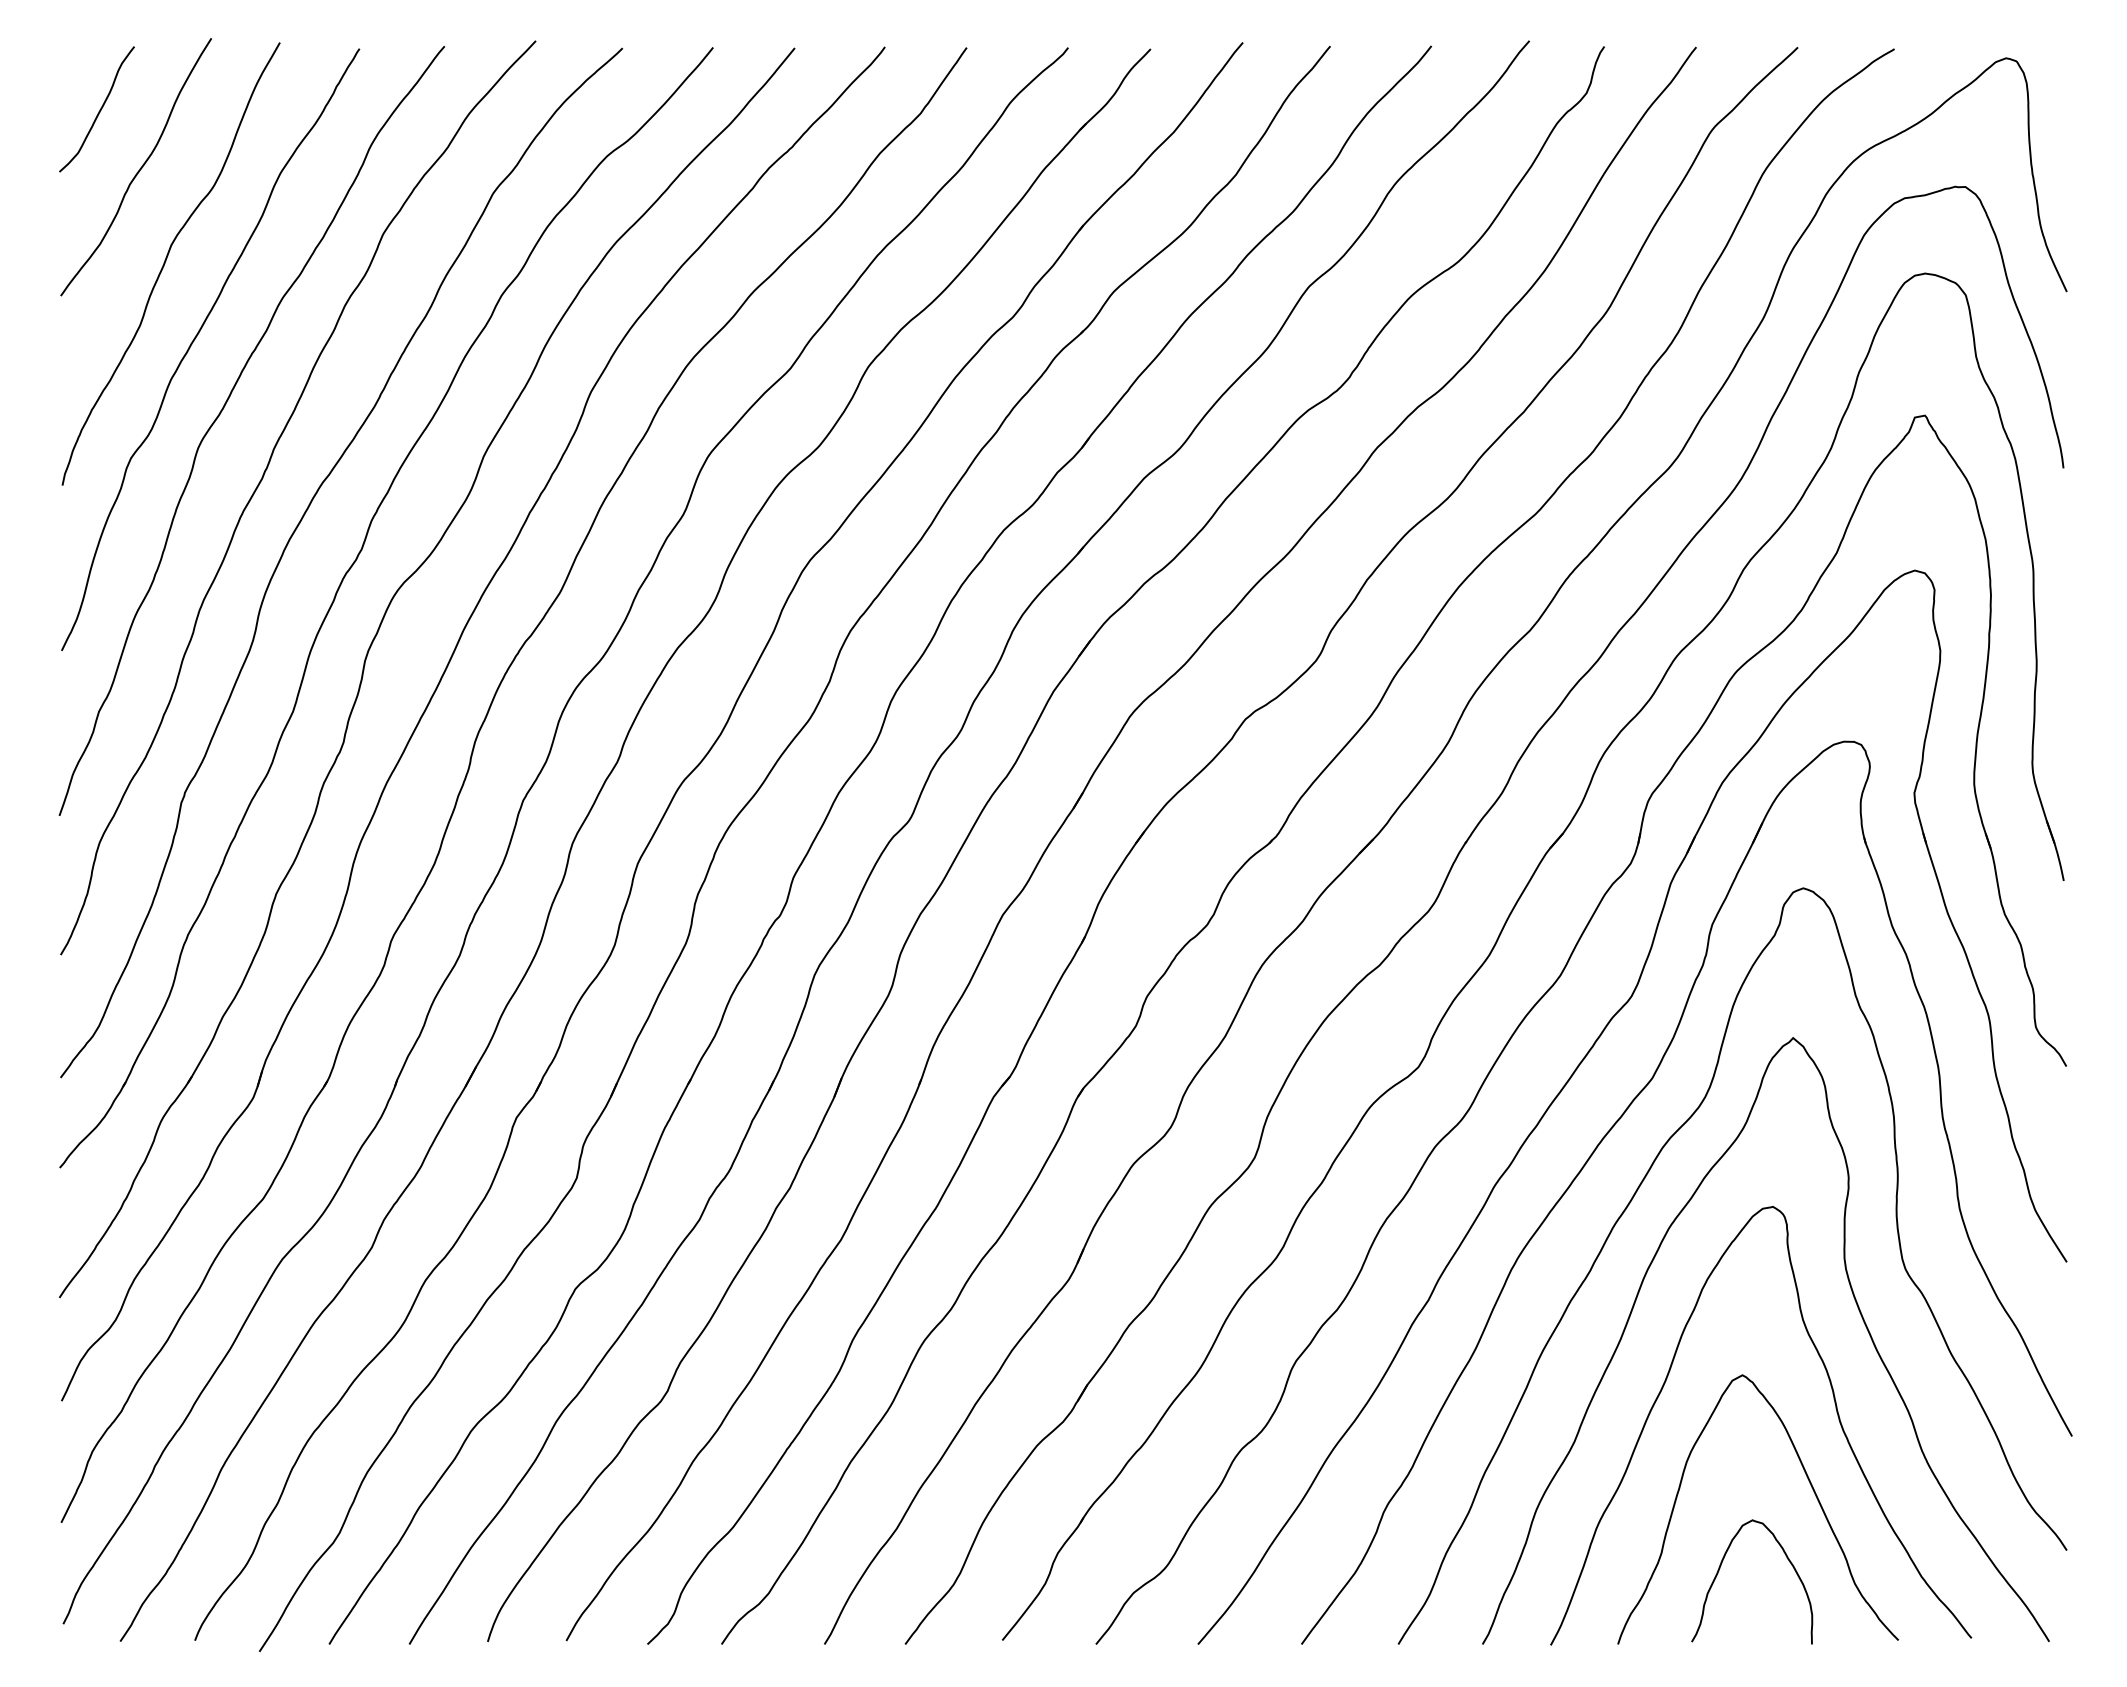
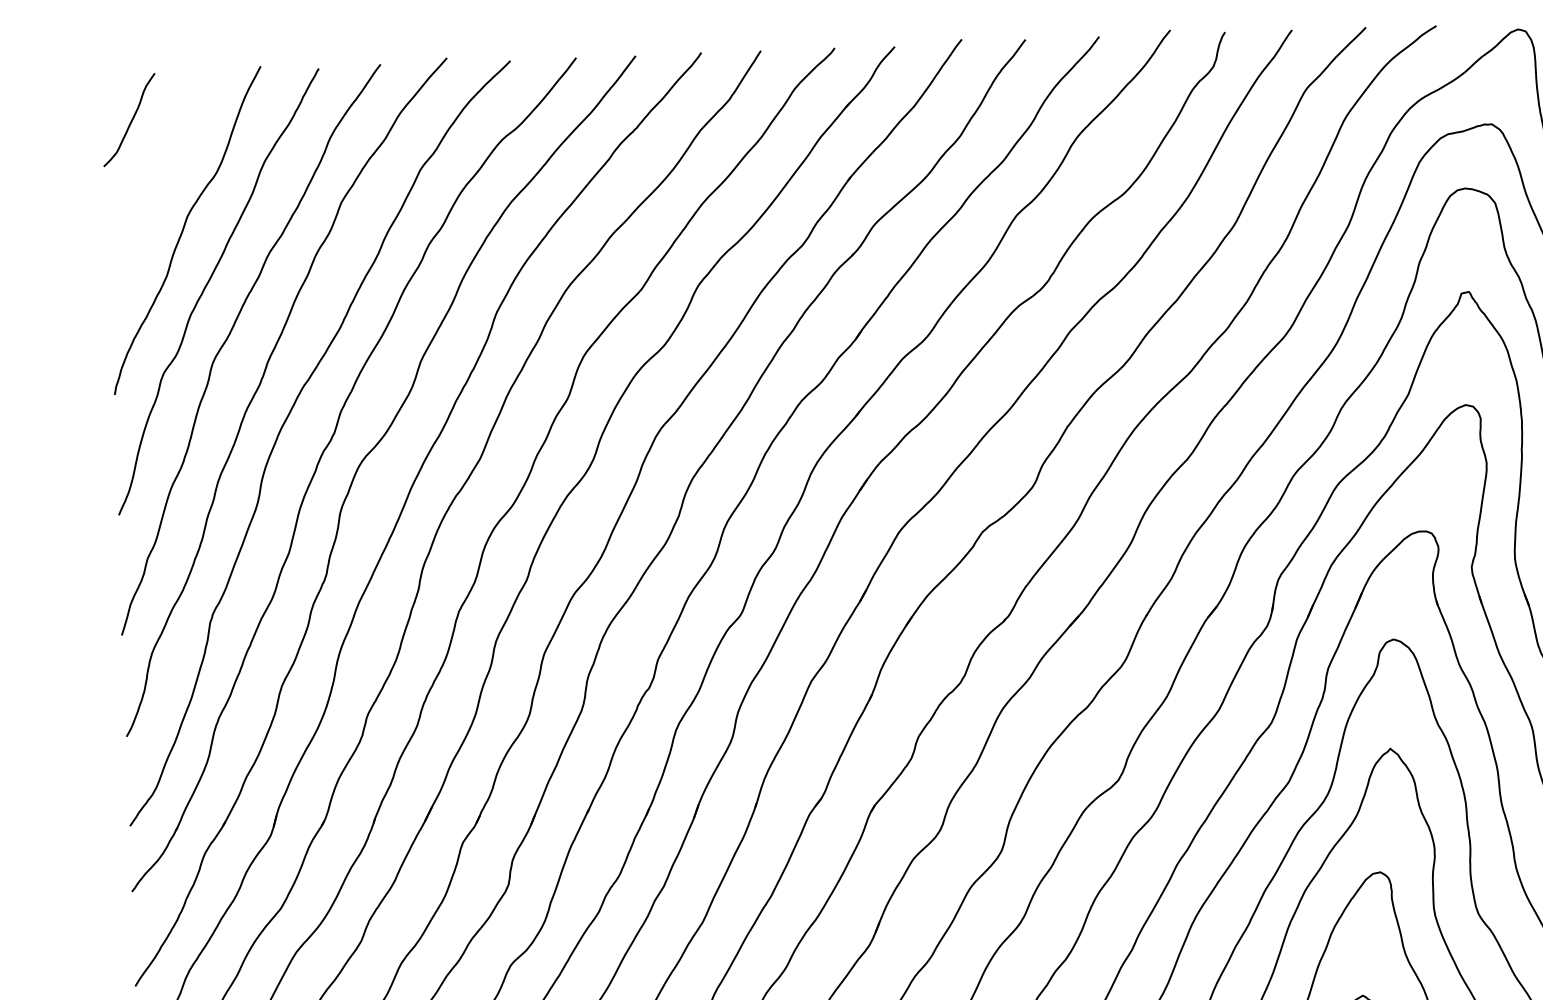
curve: (139, 168) -> (161, 161), removed

